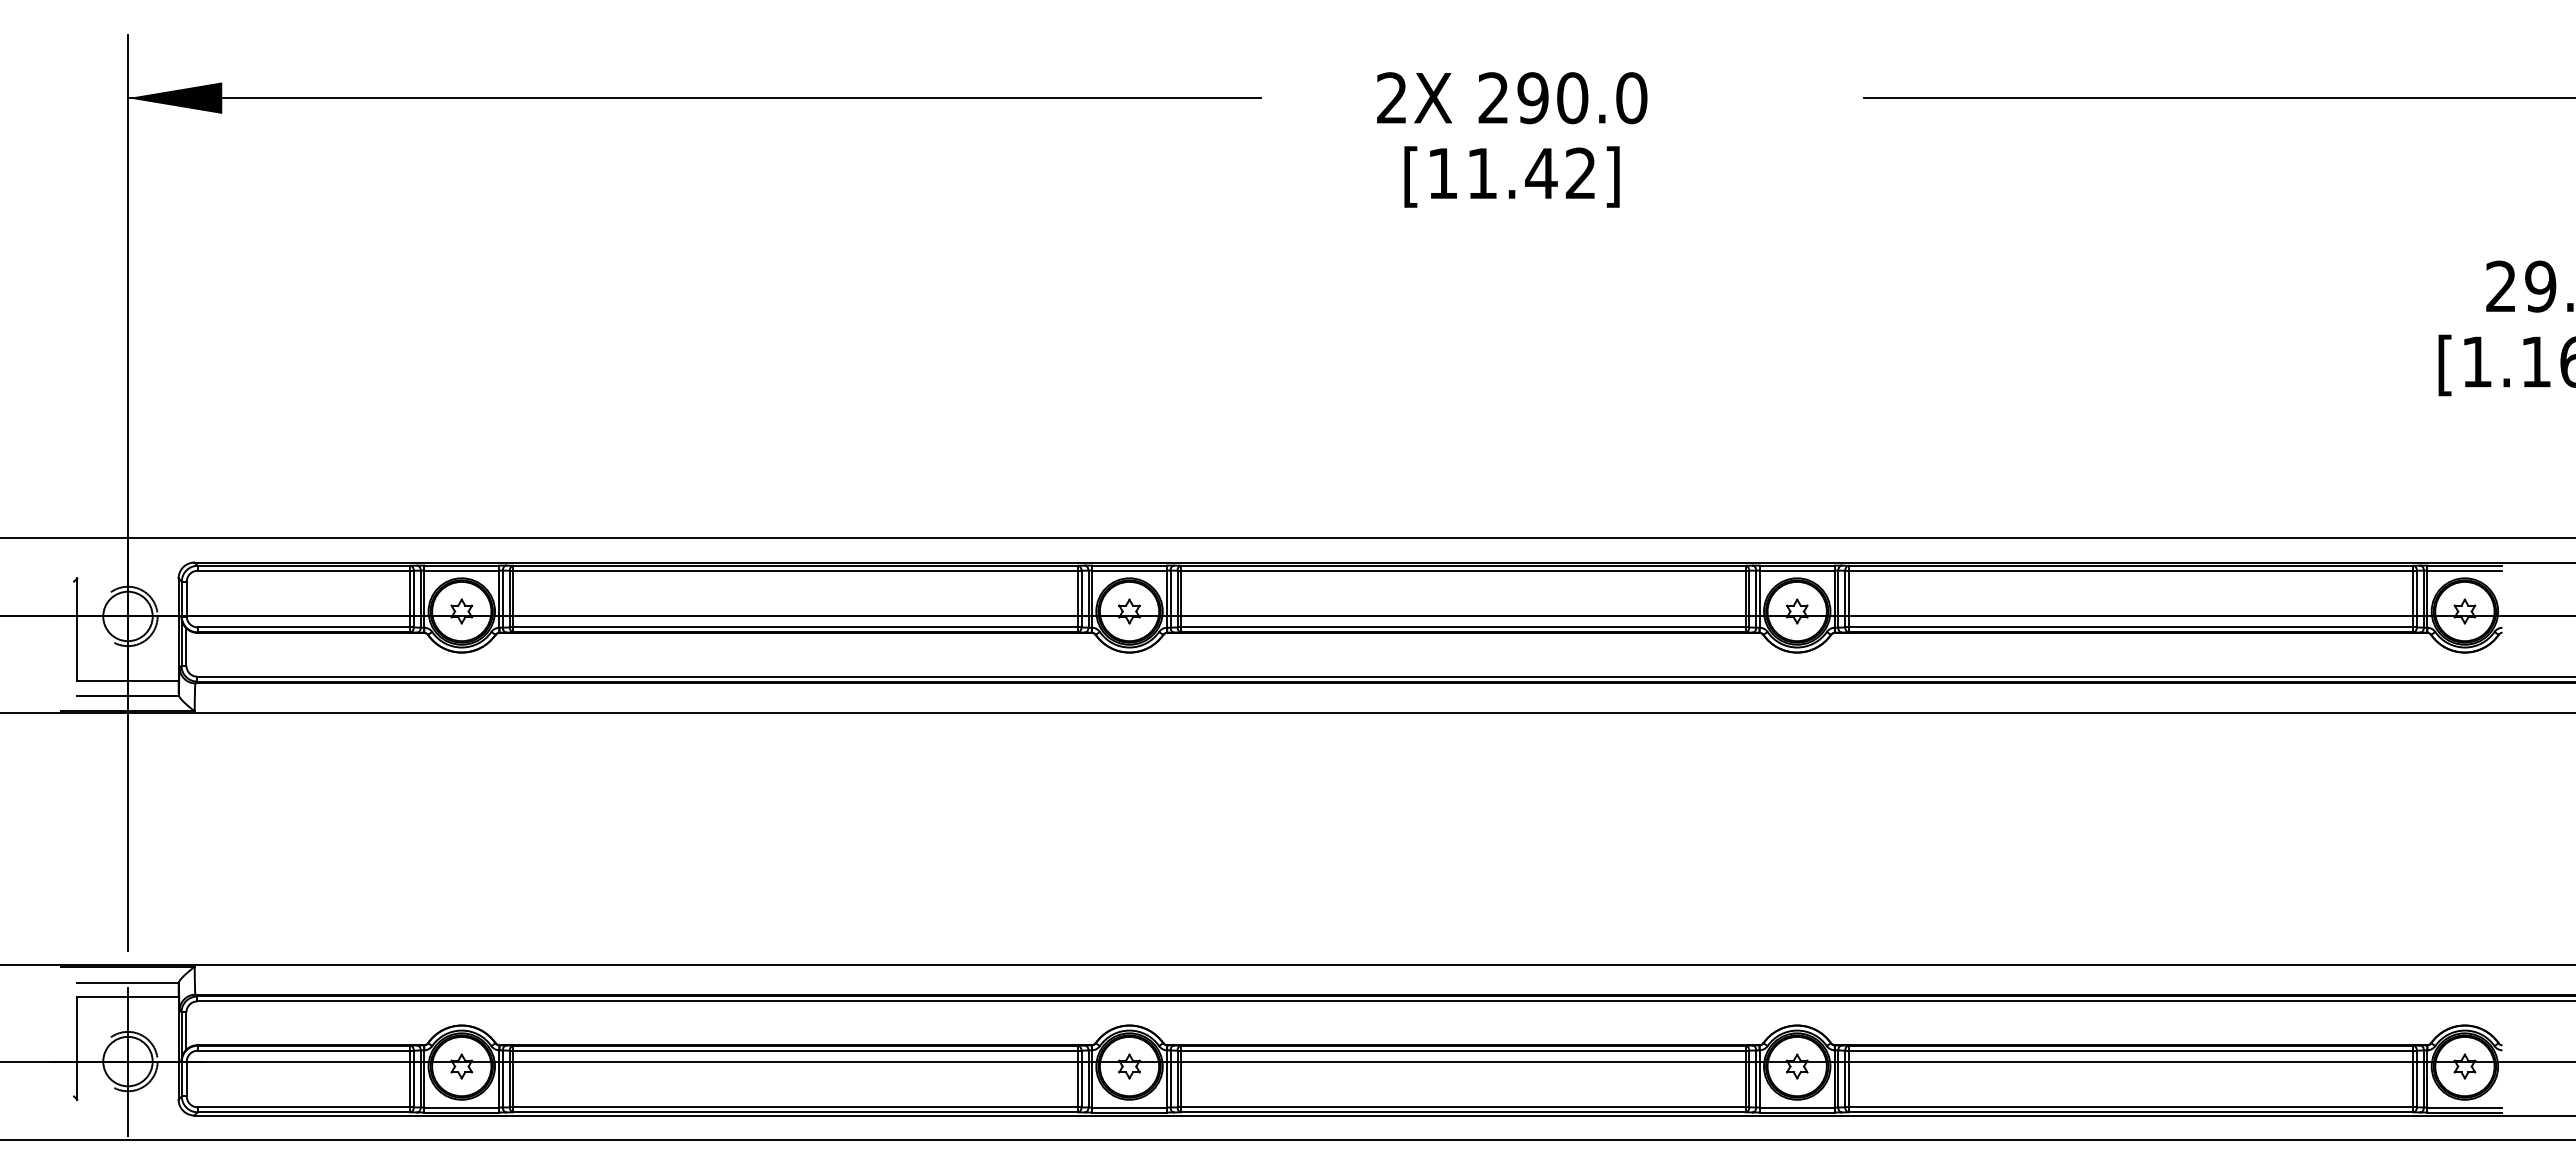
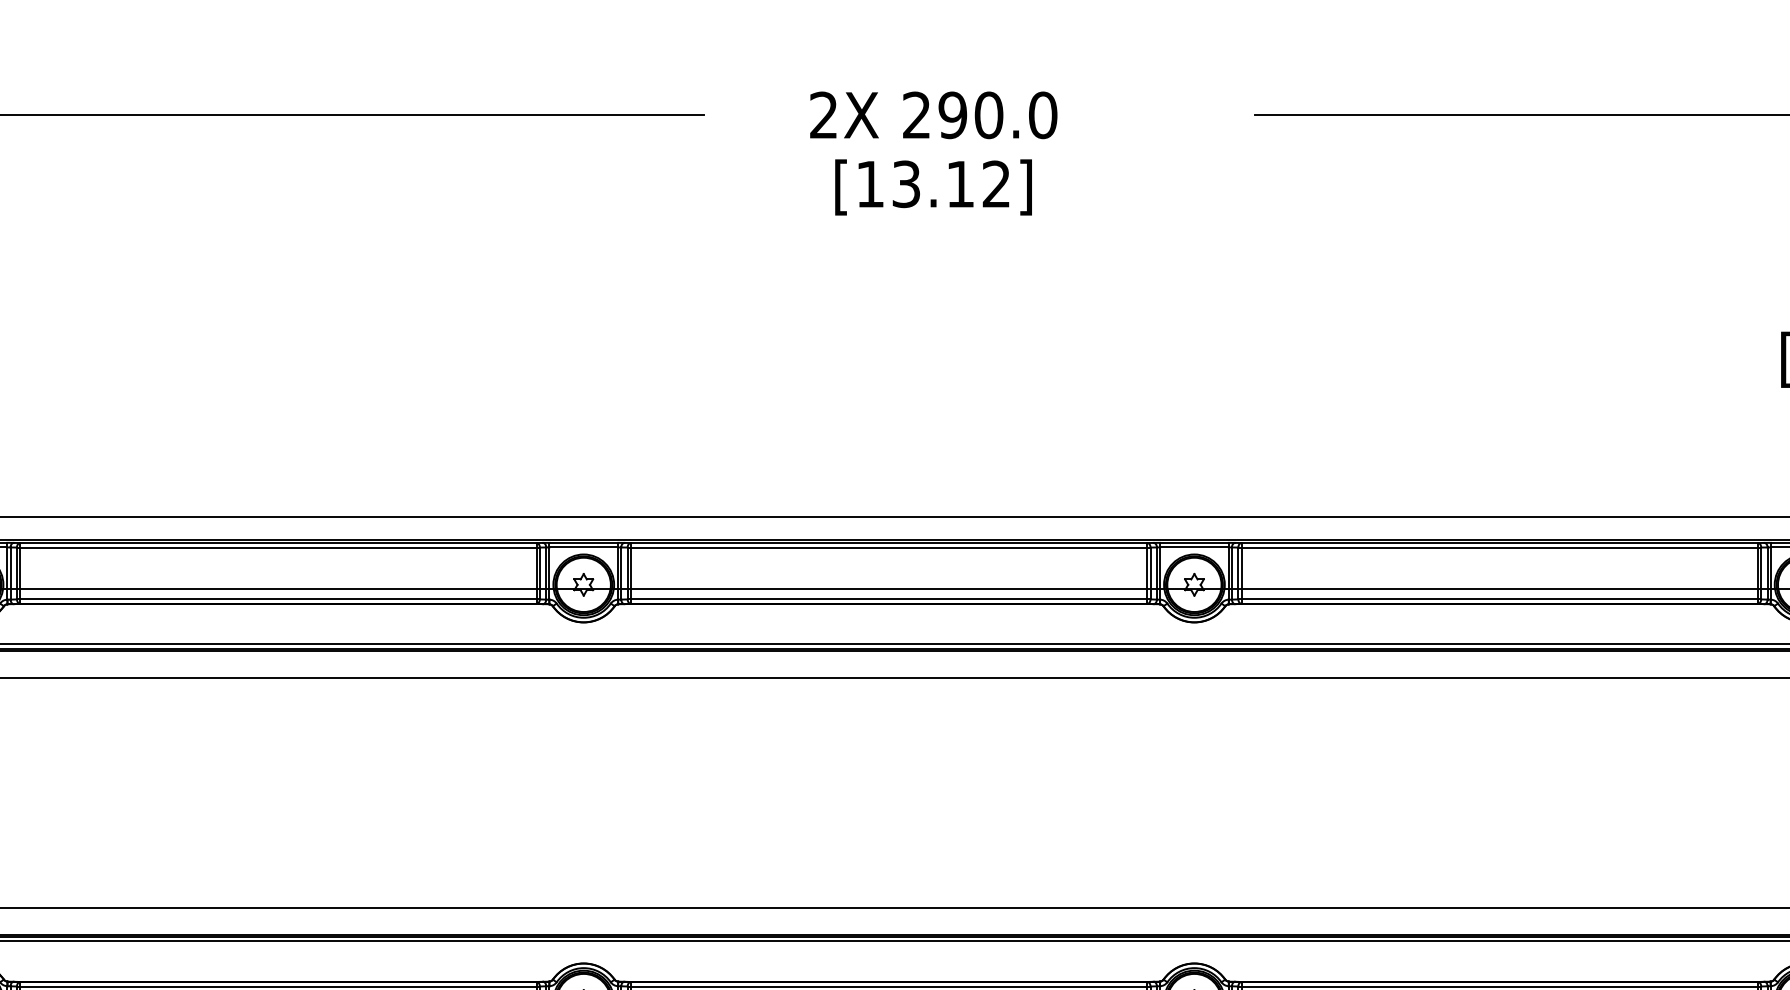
text: (1512, 173) -> (934, 184), [11.42] -> [13.12]

